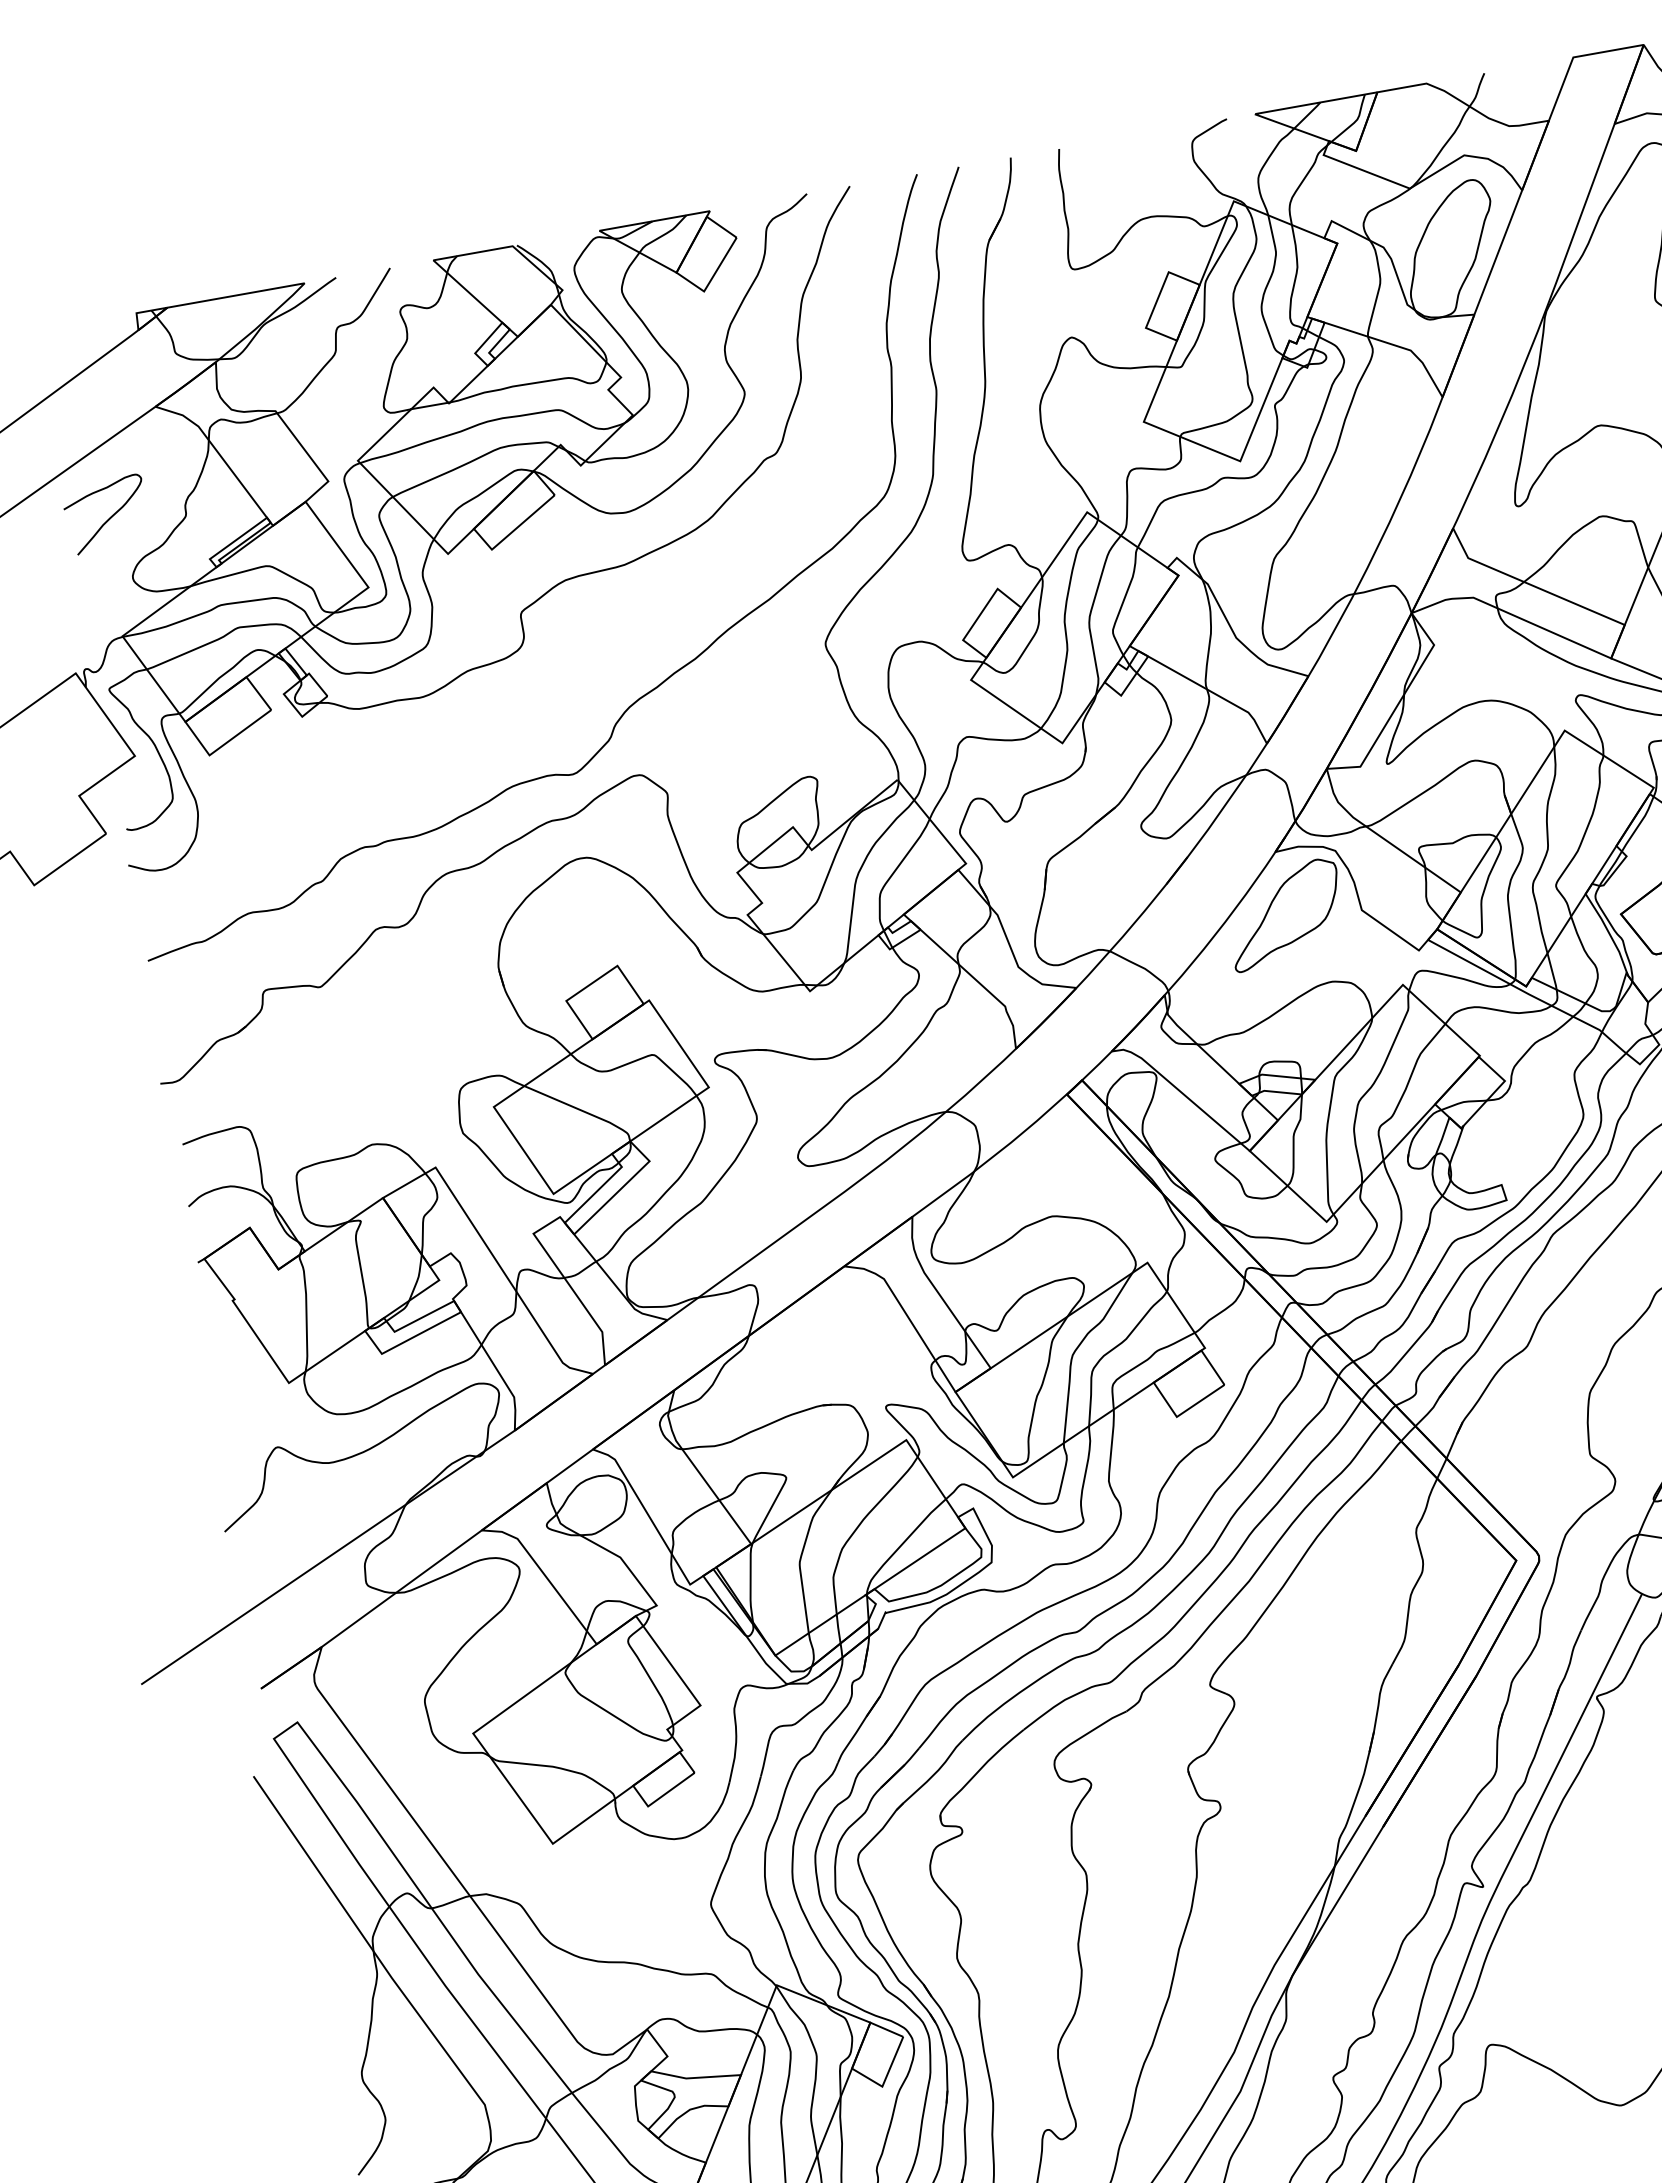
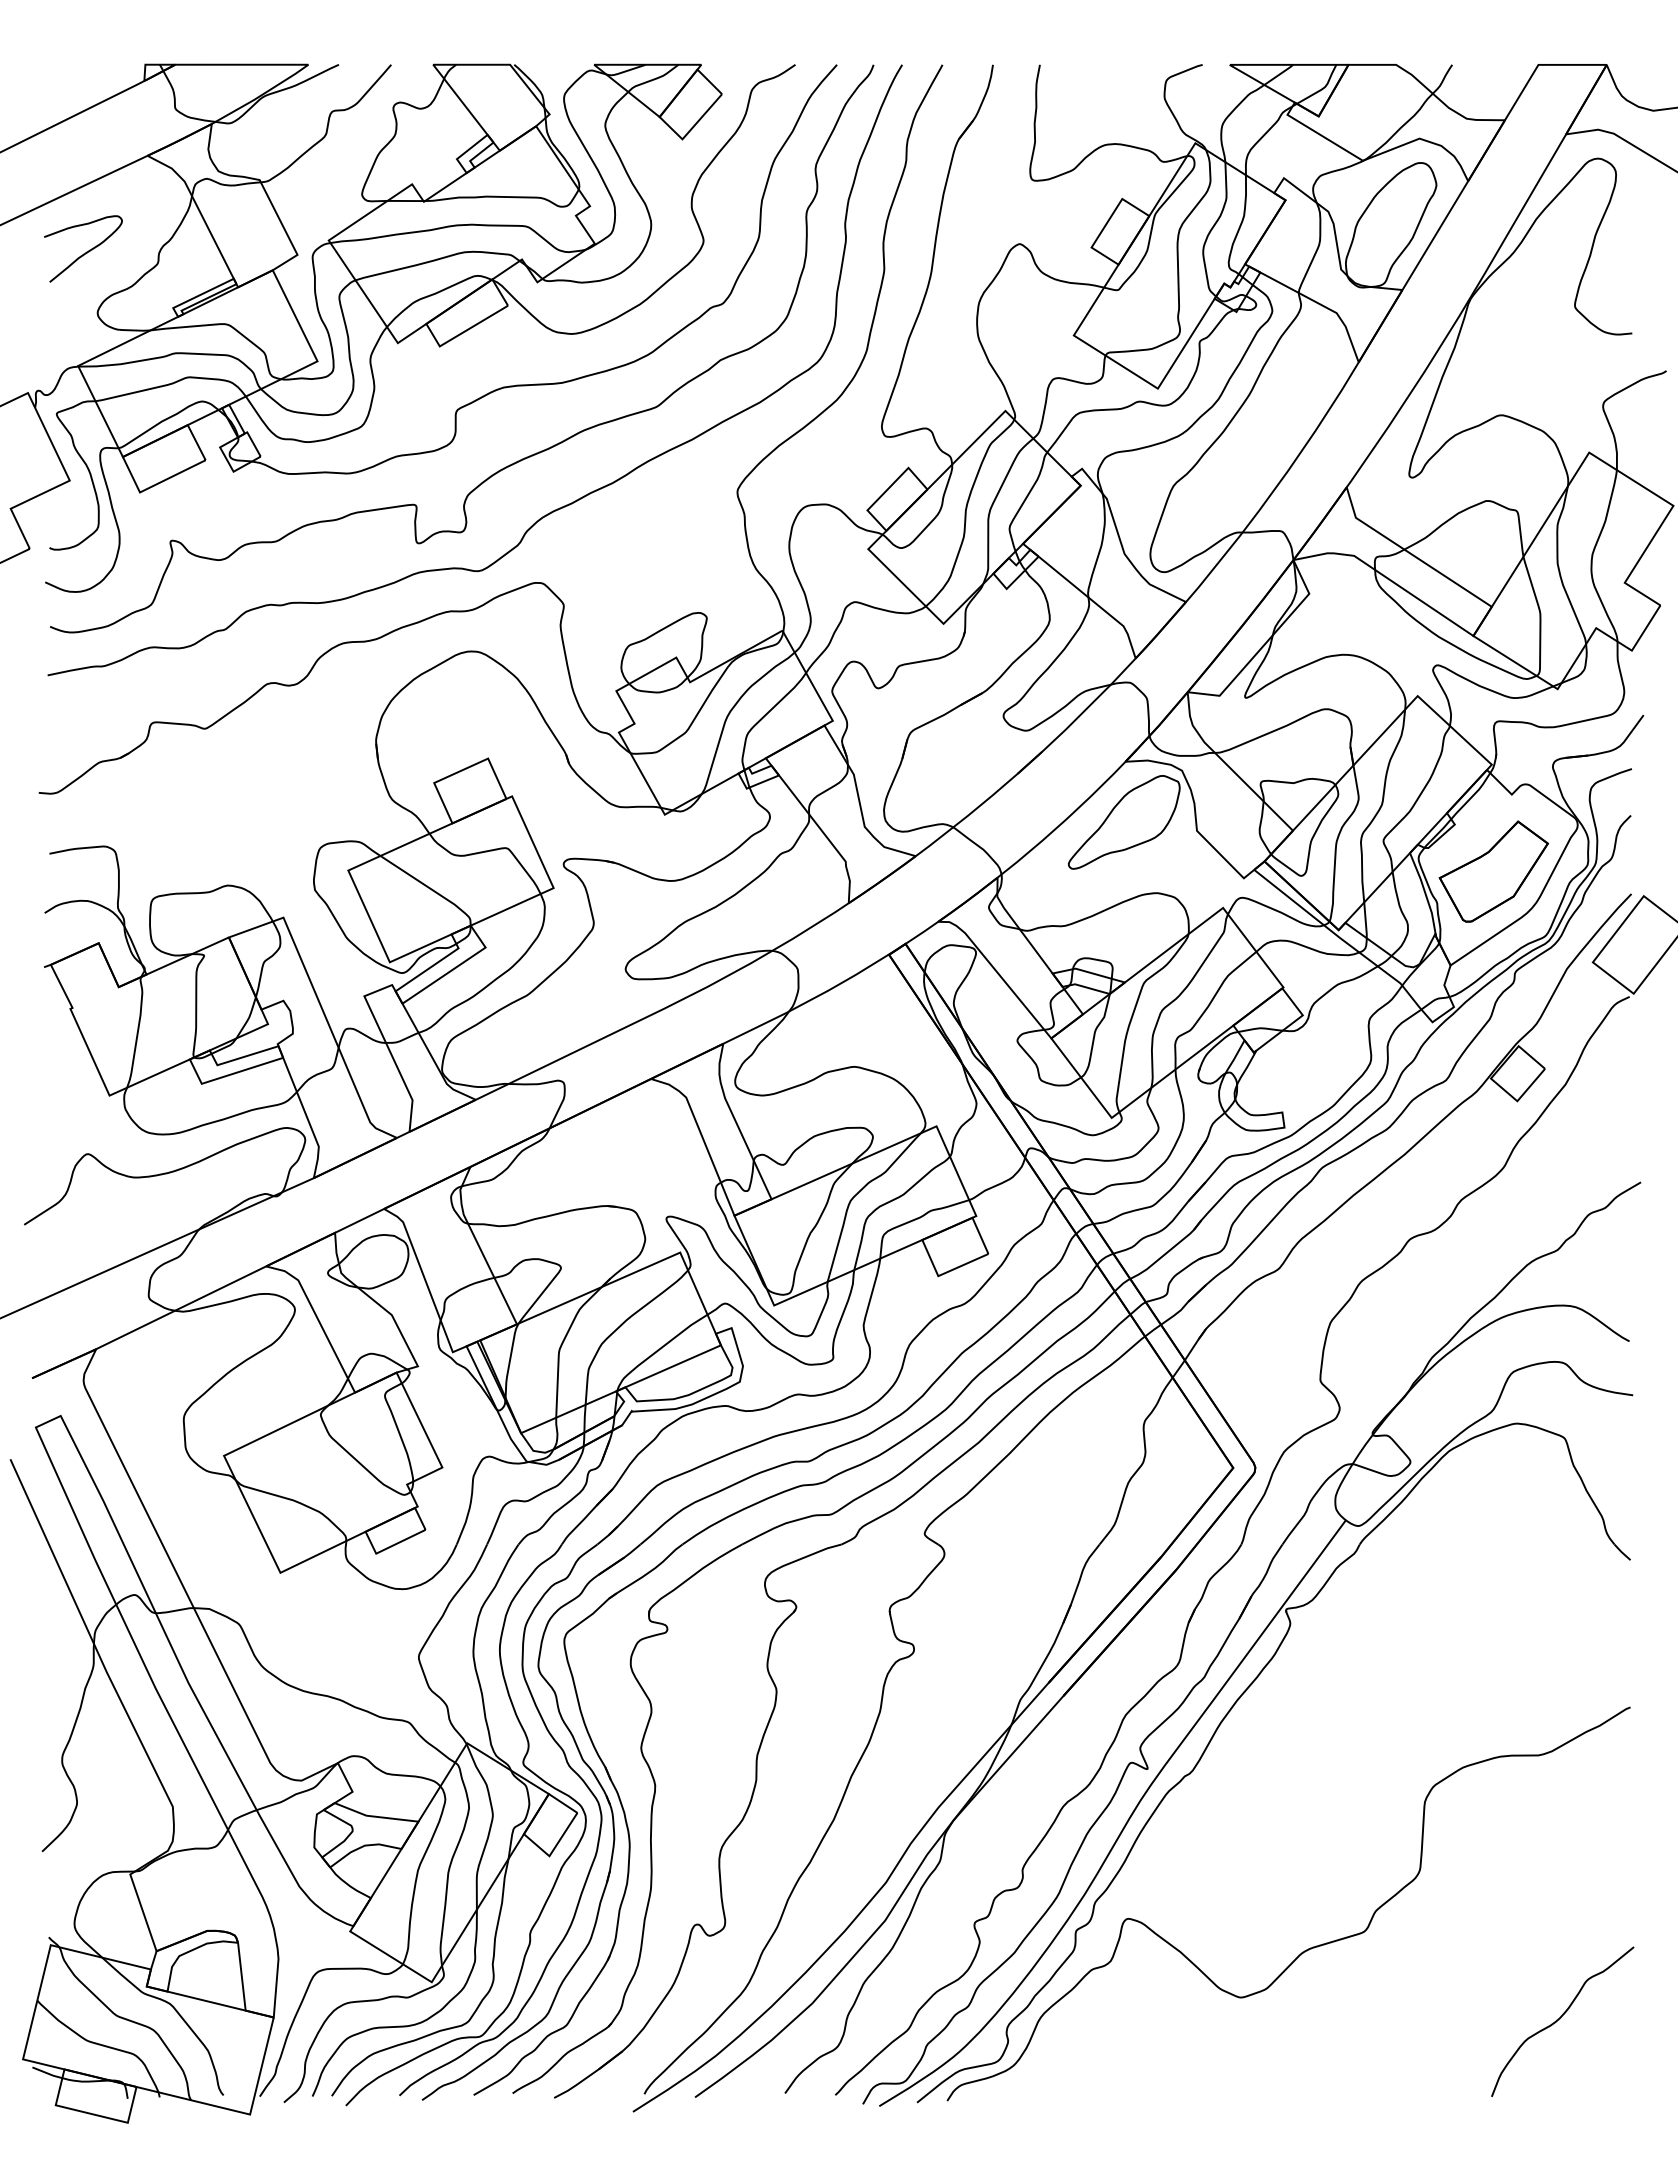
curve: (589, 655) -> (513, 462), added

